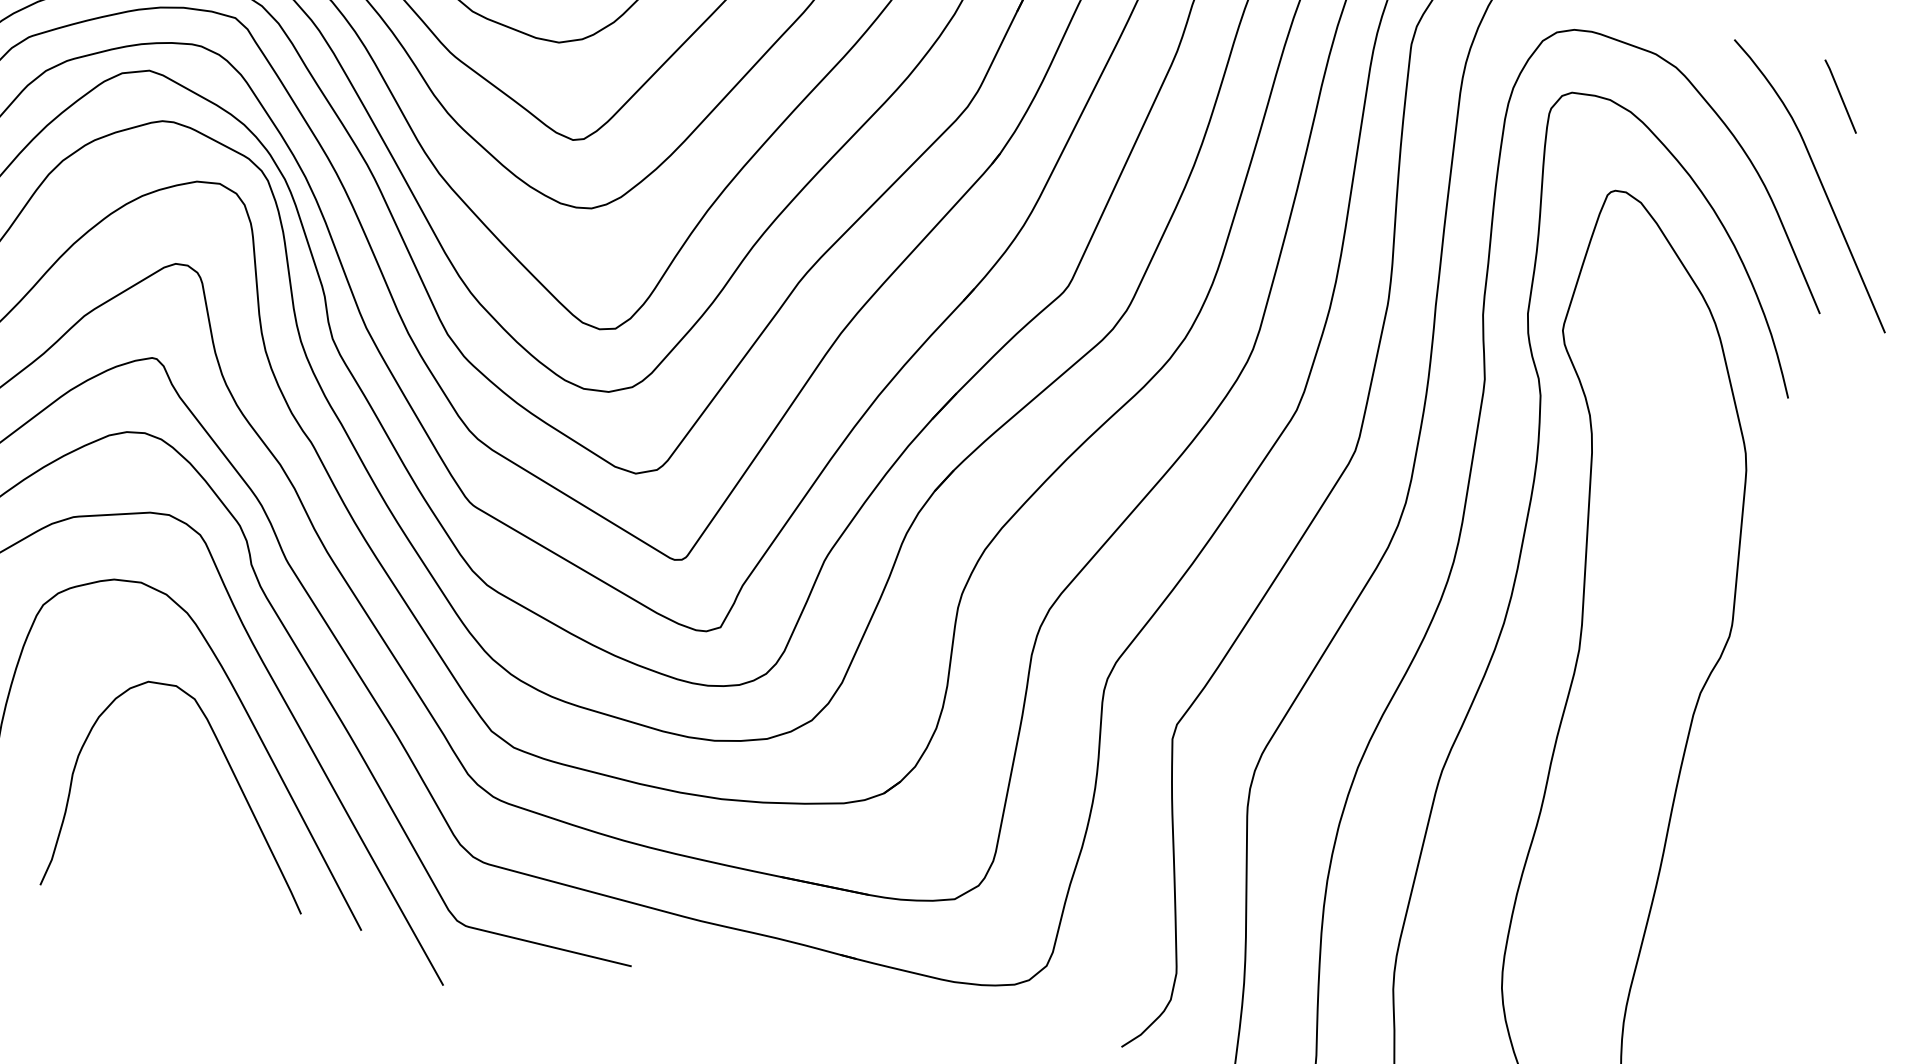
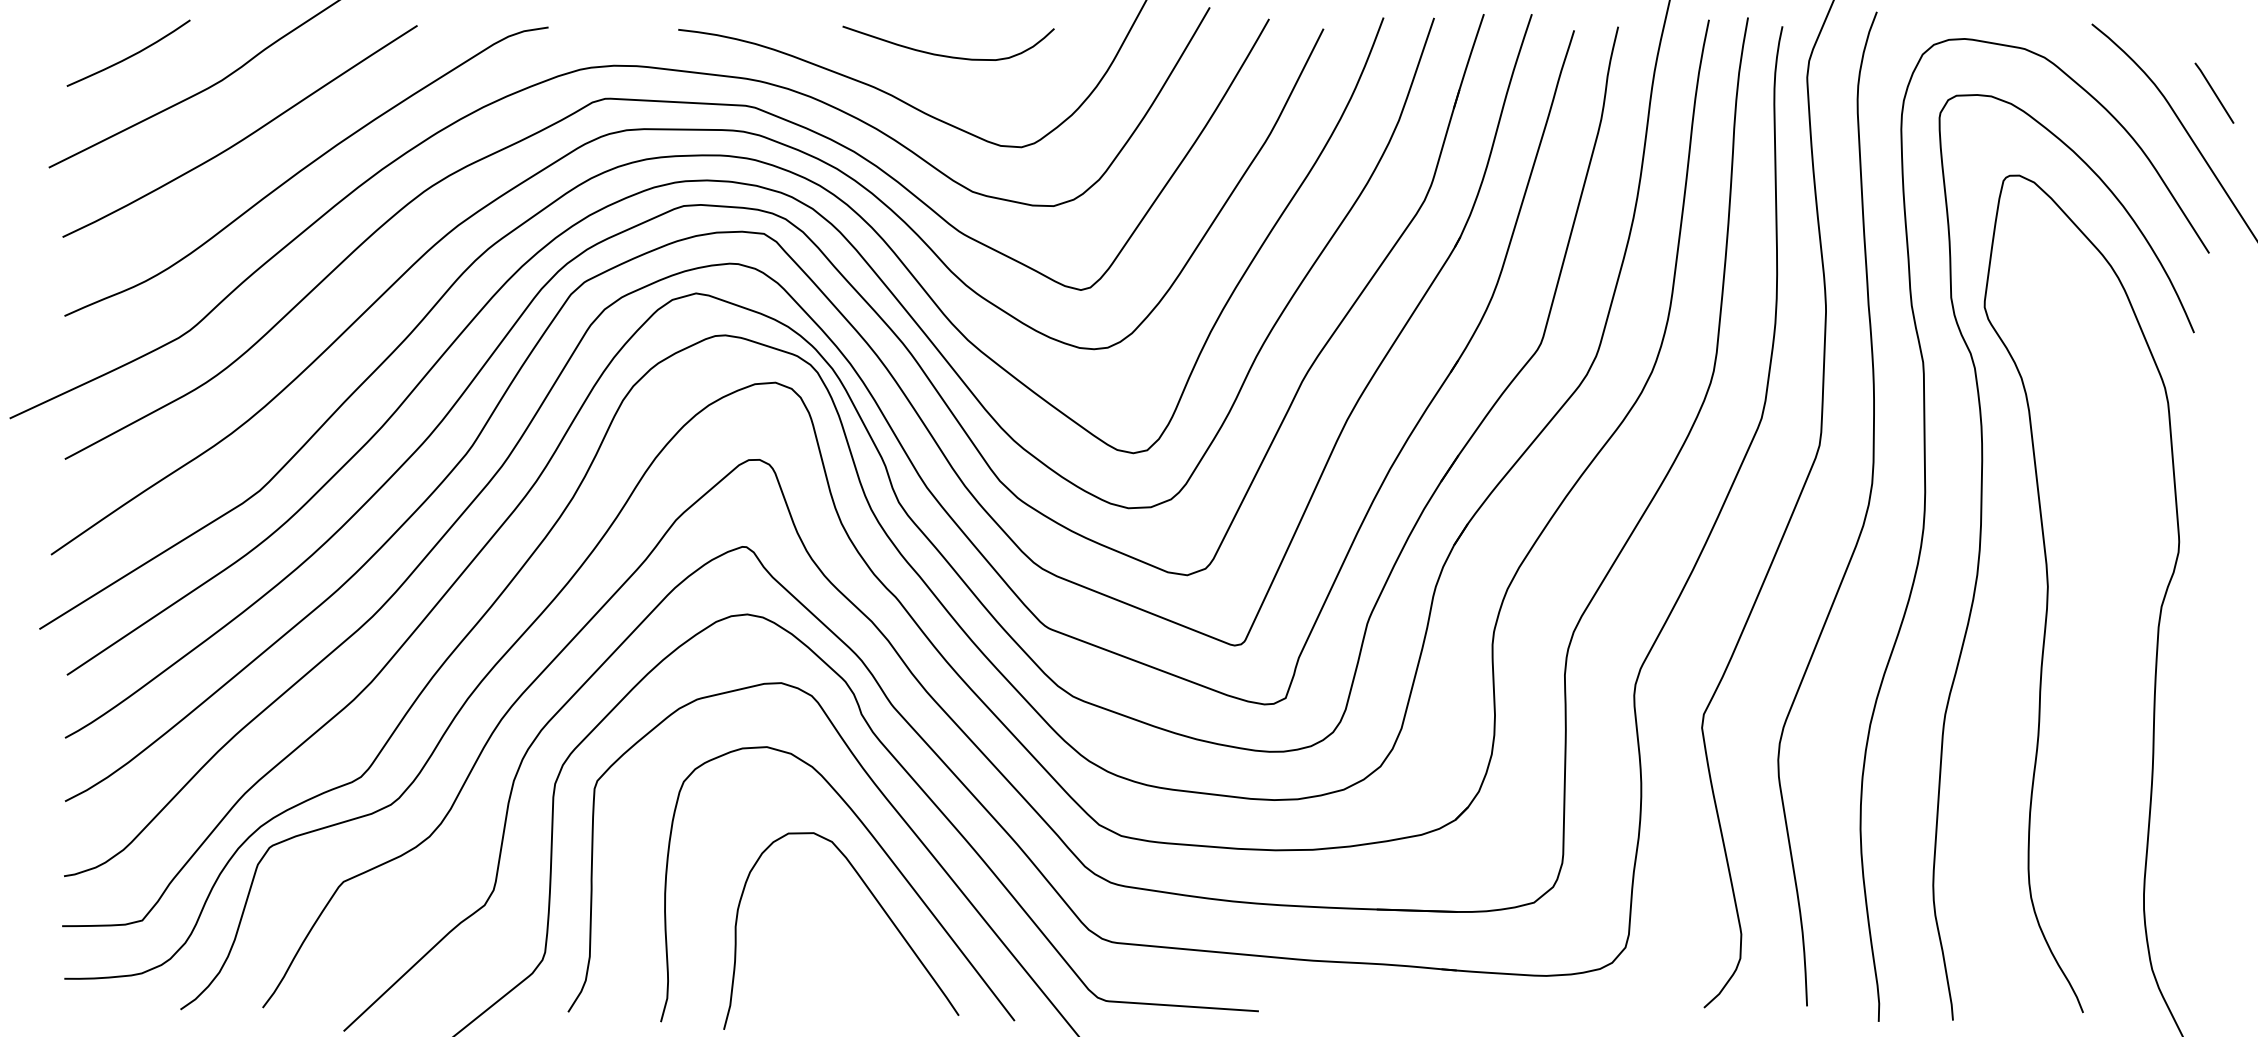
line: (1840, 95) -> (2214, 92), moved

